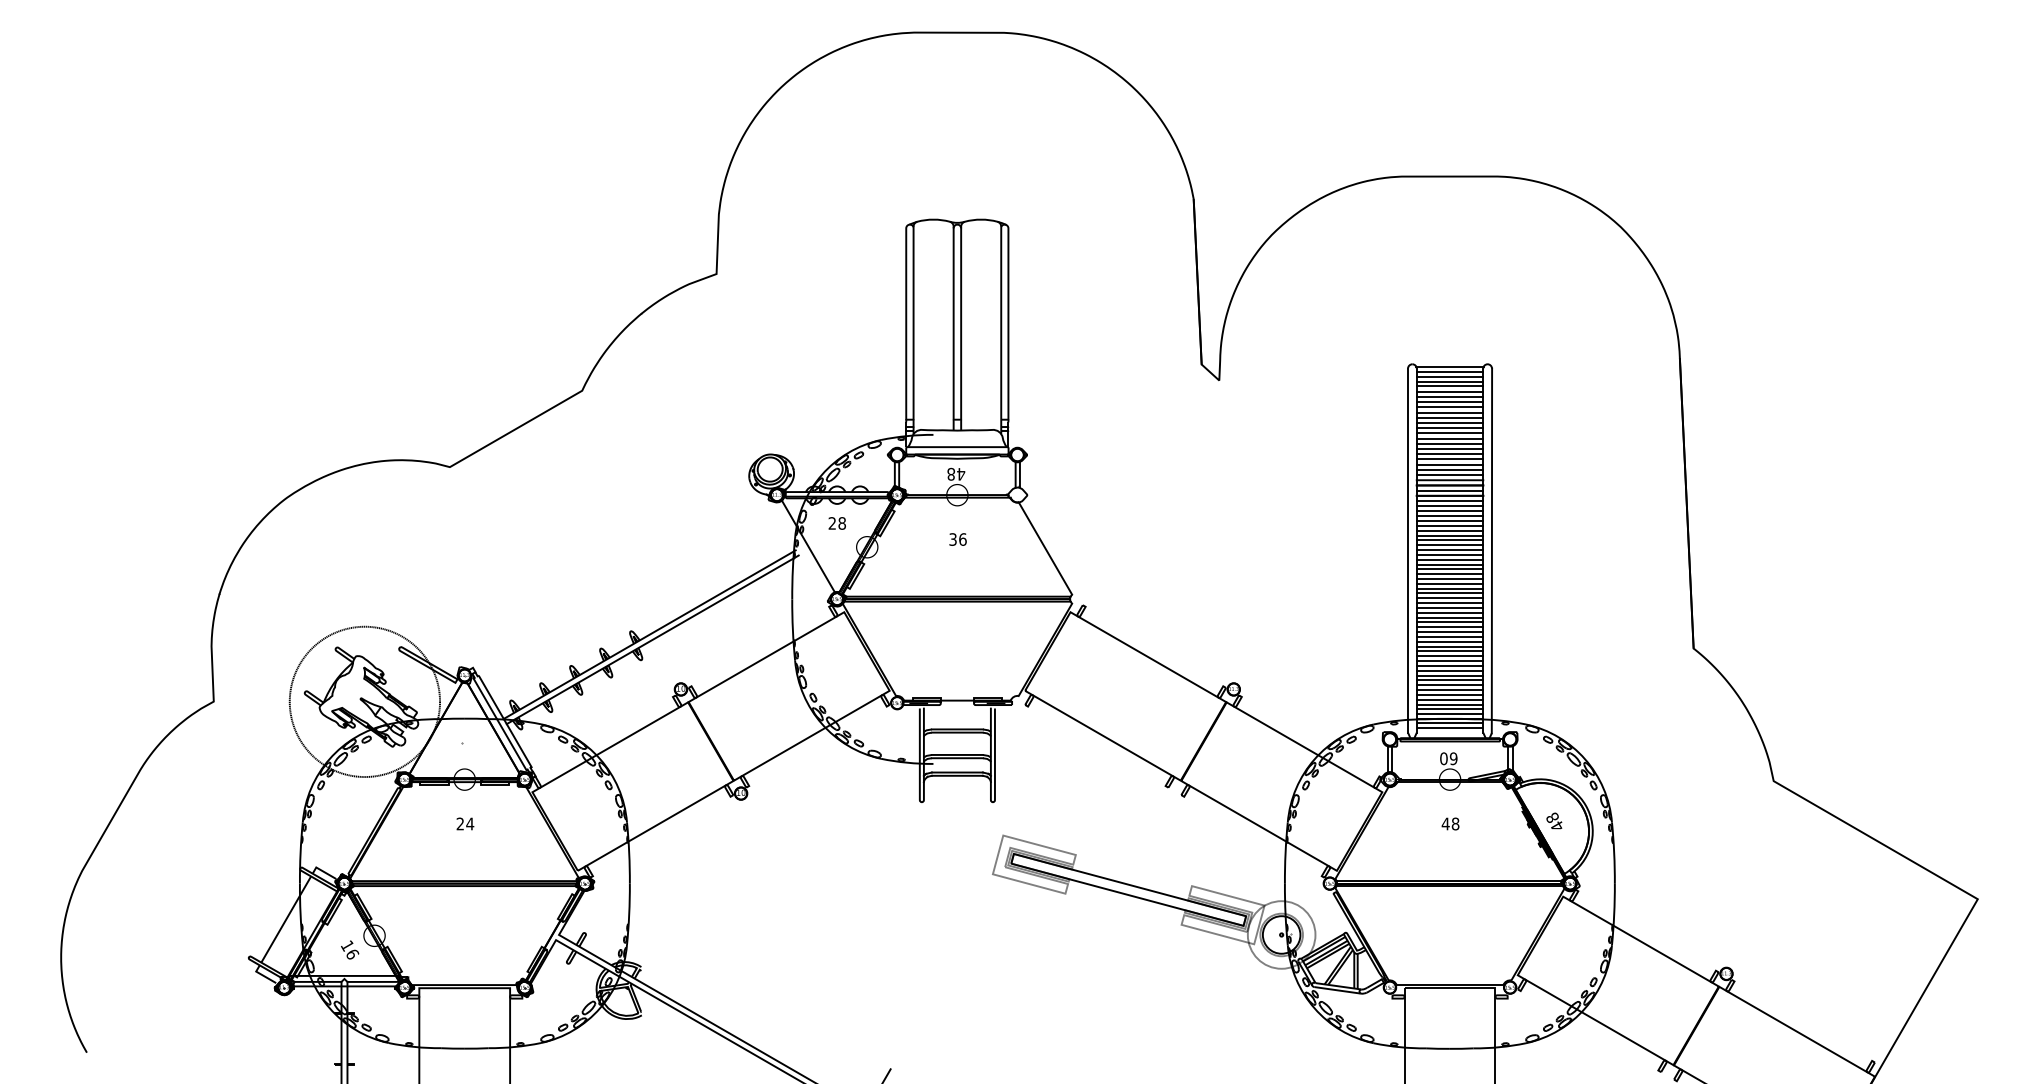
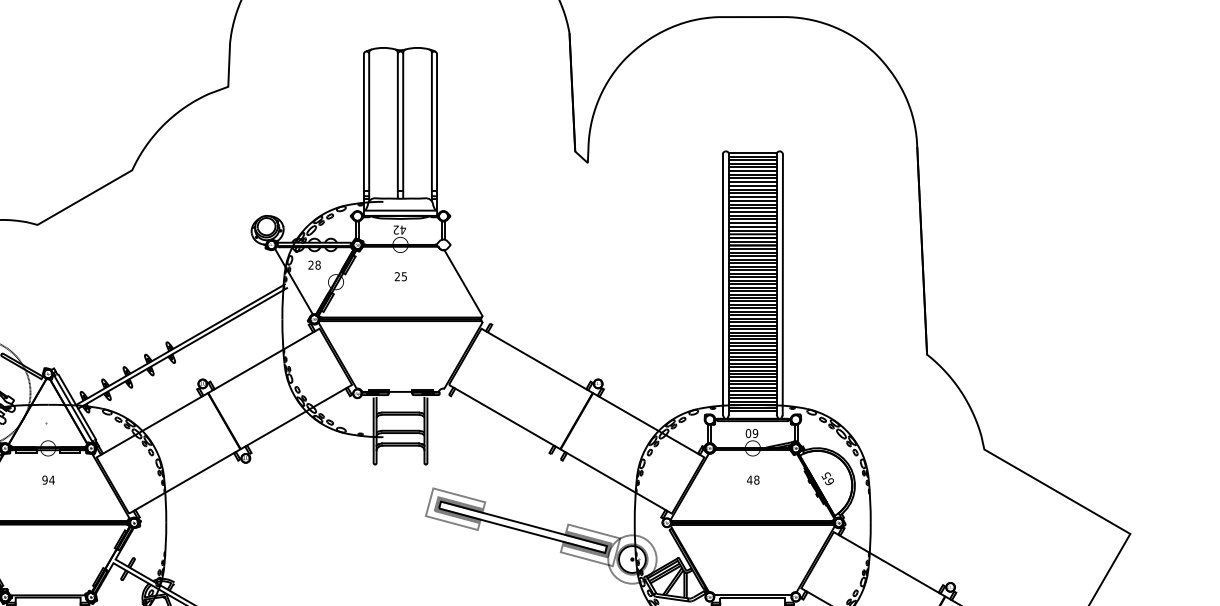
text: (951, 473) -> (396, 229), 48 -> 42
text: (957, 539) -> (400, 276), 36 -> 25
text: (1554, 821) -> (827, 478), 48 -> 65
text: (460, 823) -> (45, 479), 24 -> 94

